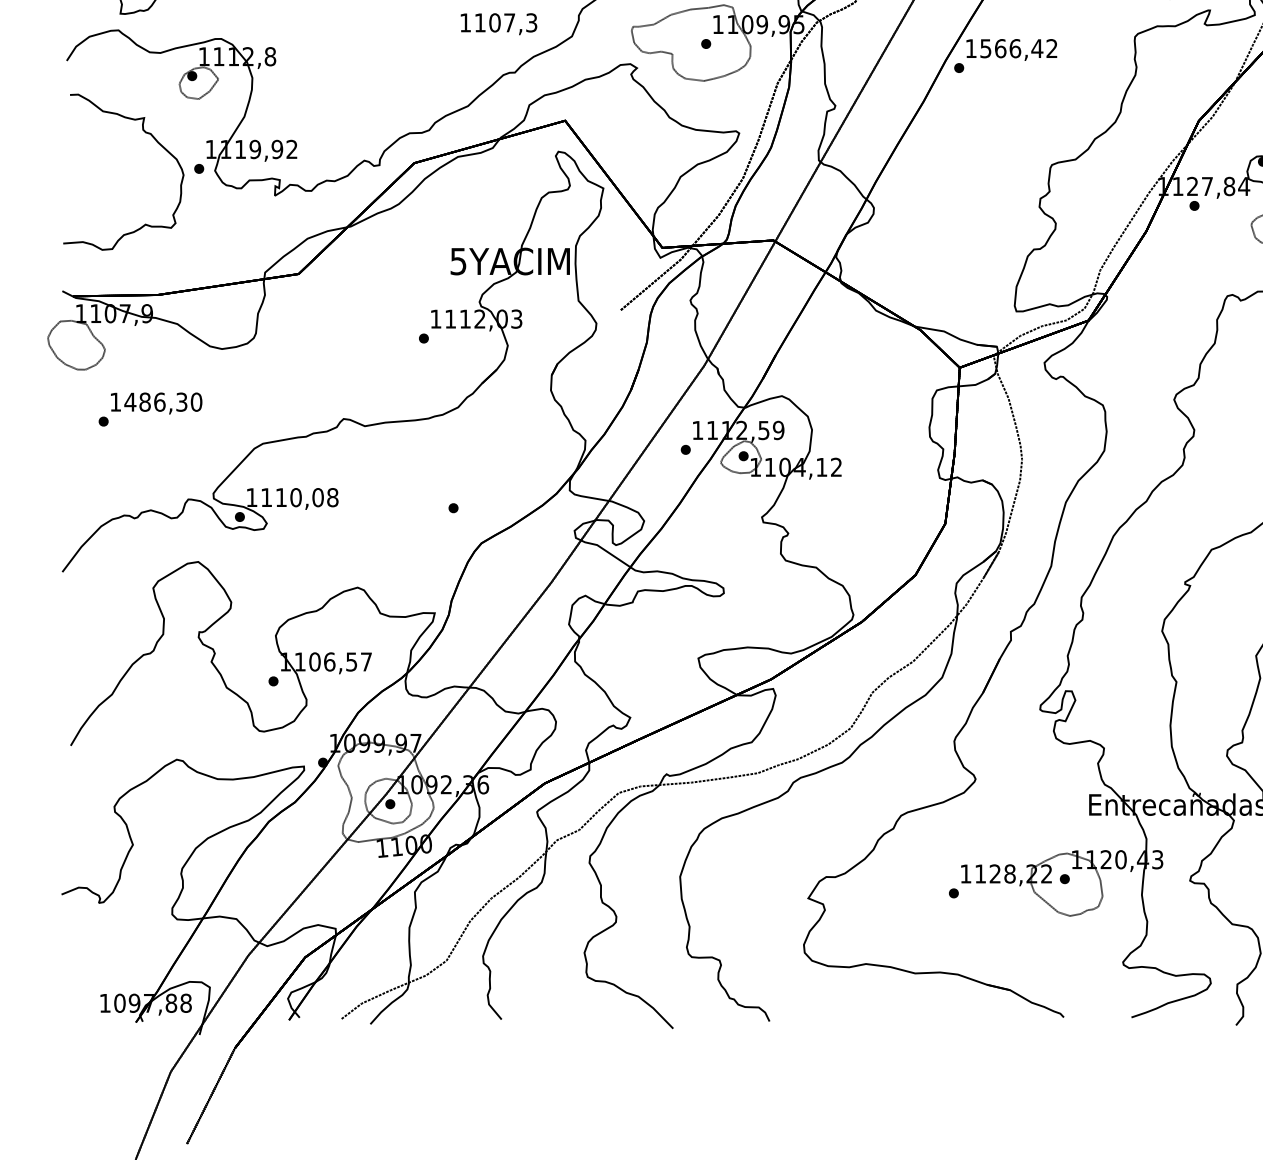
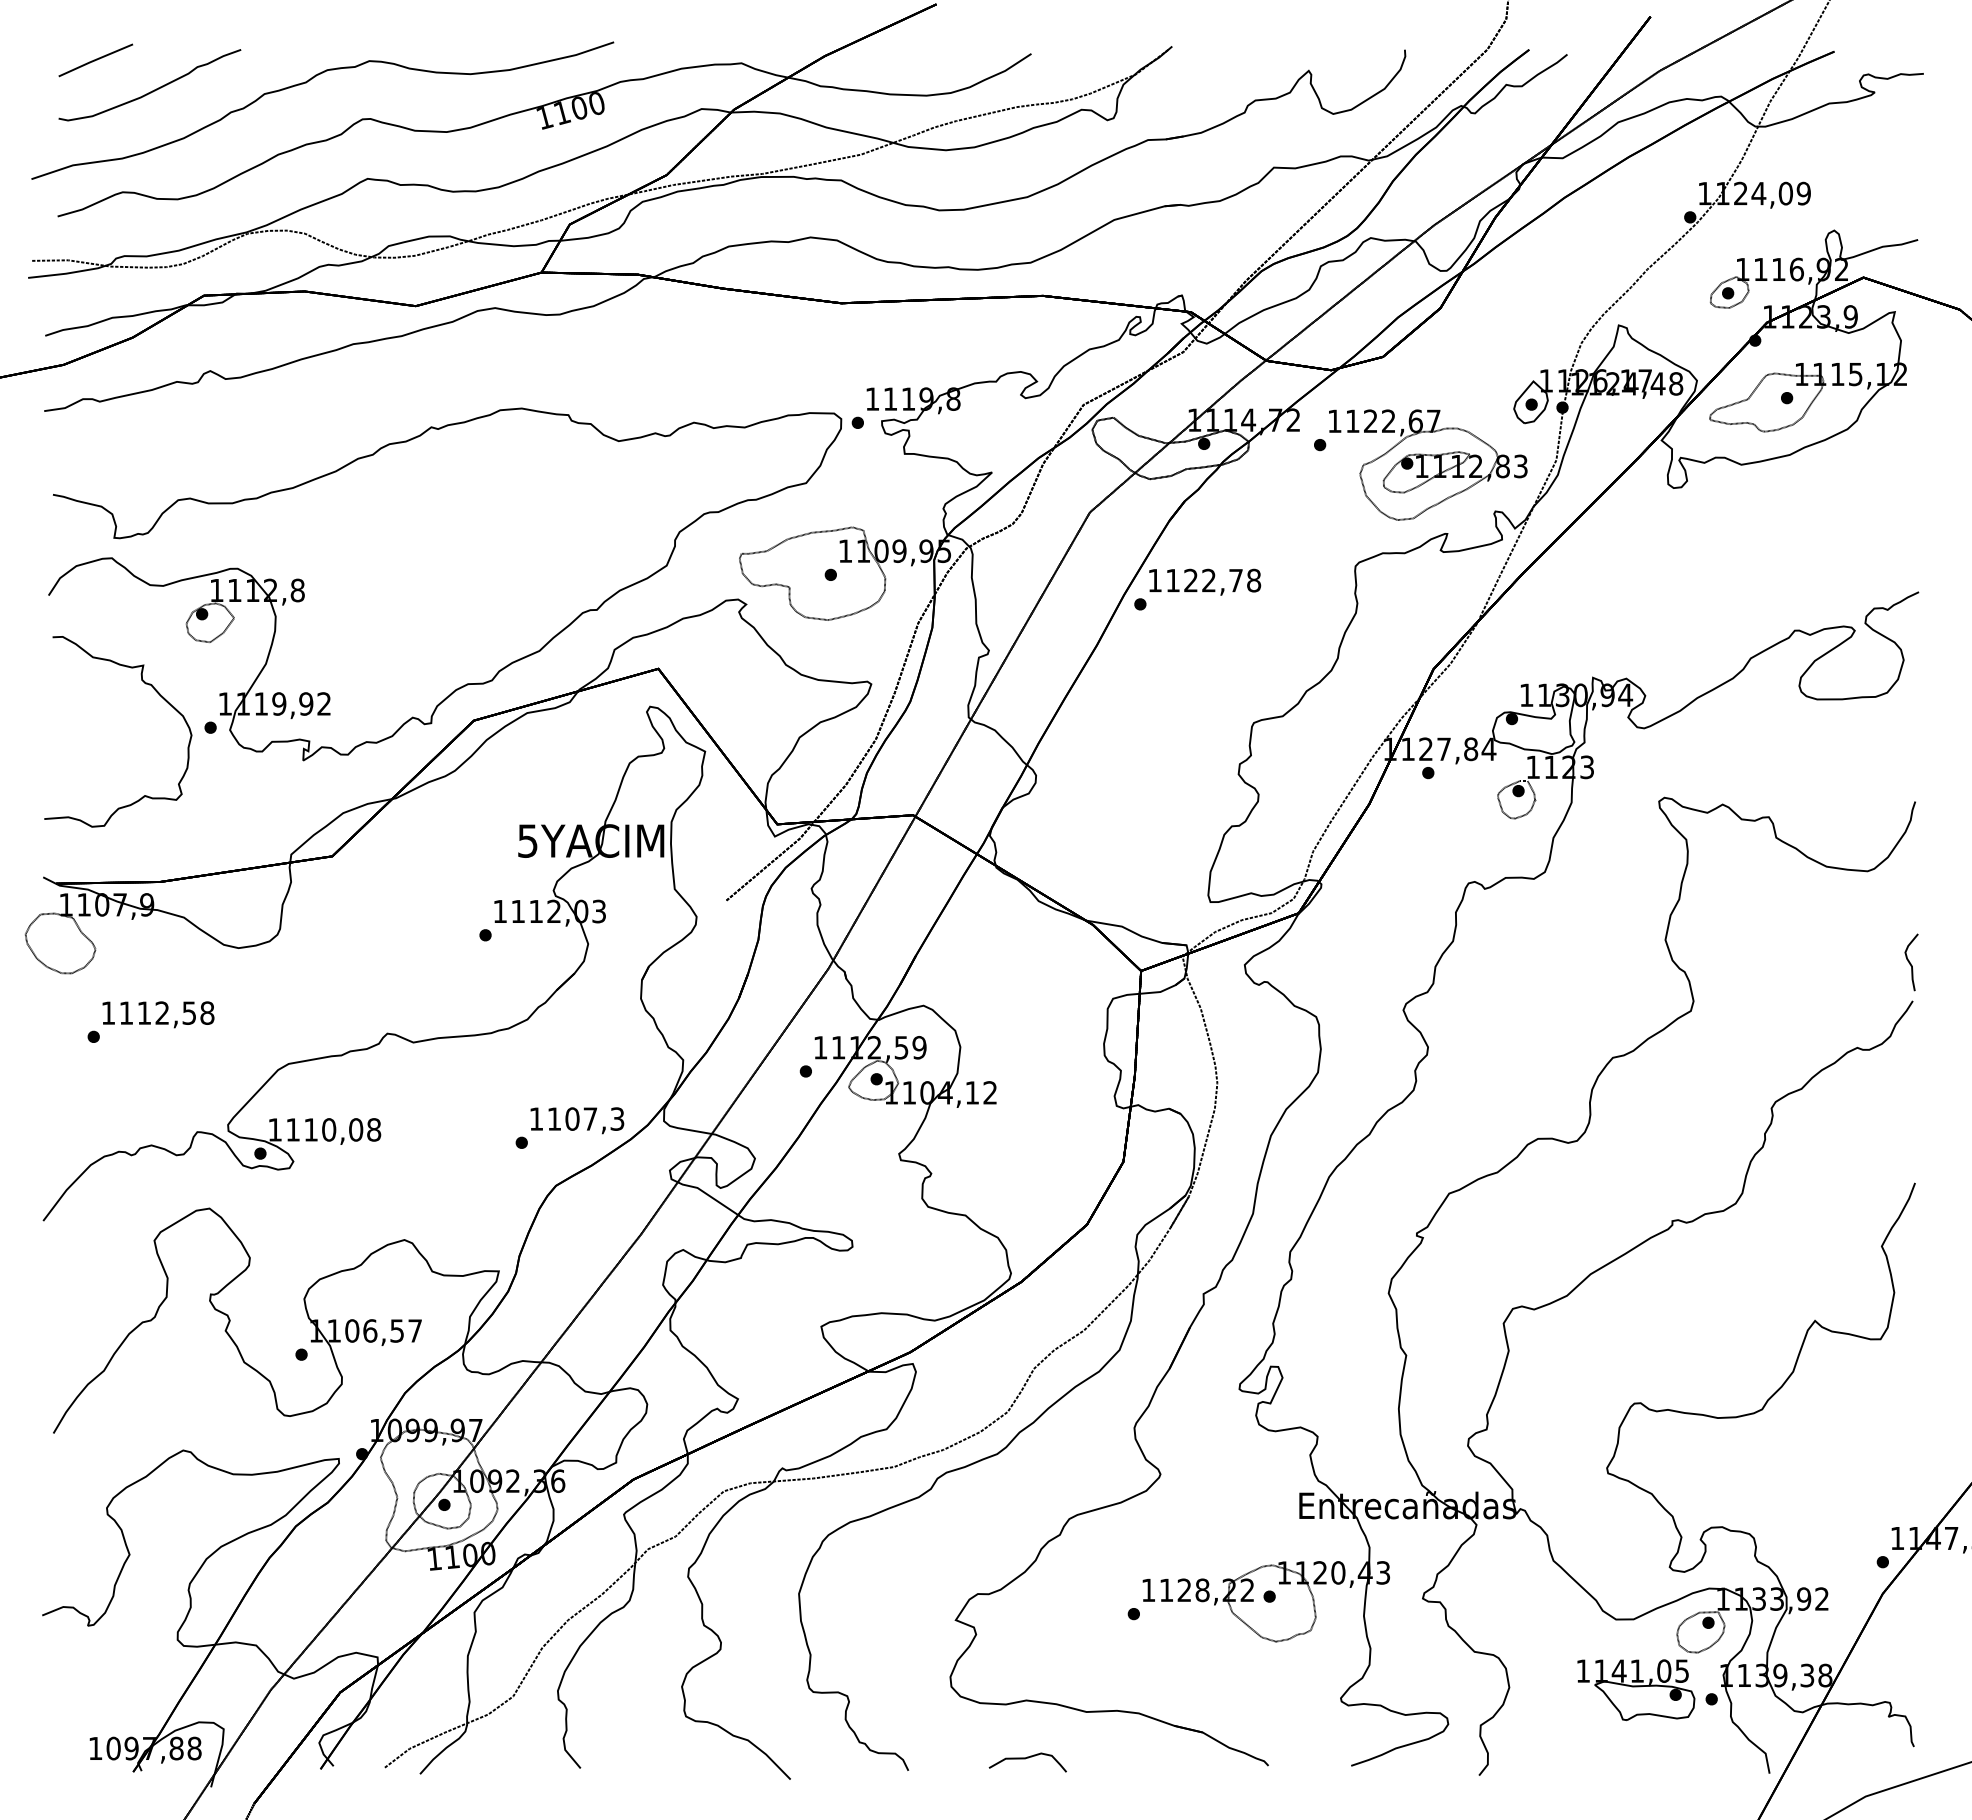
text: (499, 24) -> (577, 1120), moved
text: (1018, 48) -> (1213, 580), 1566,42 -> 1122,78
text: (163, 401) -> (166, 1012), 1486,30 -> 1112,58
curve: (865, 1012) -> (1025, 1759), added

